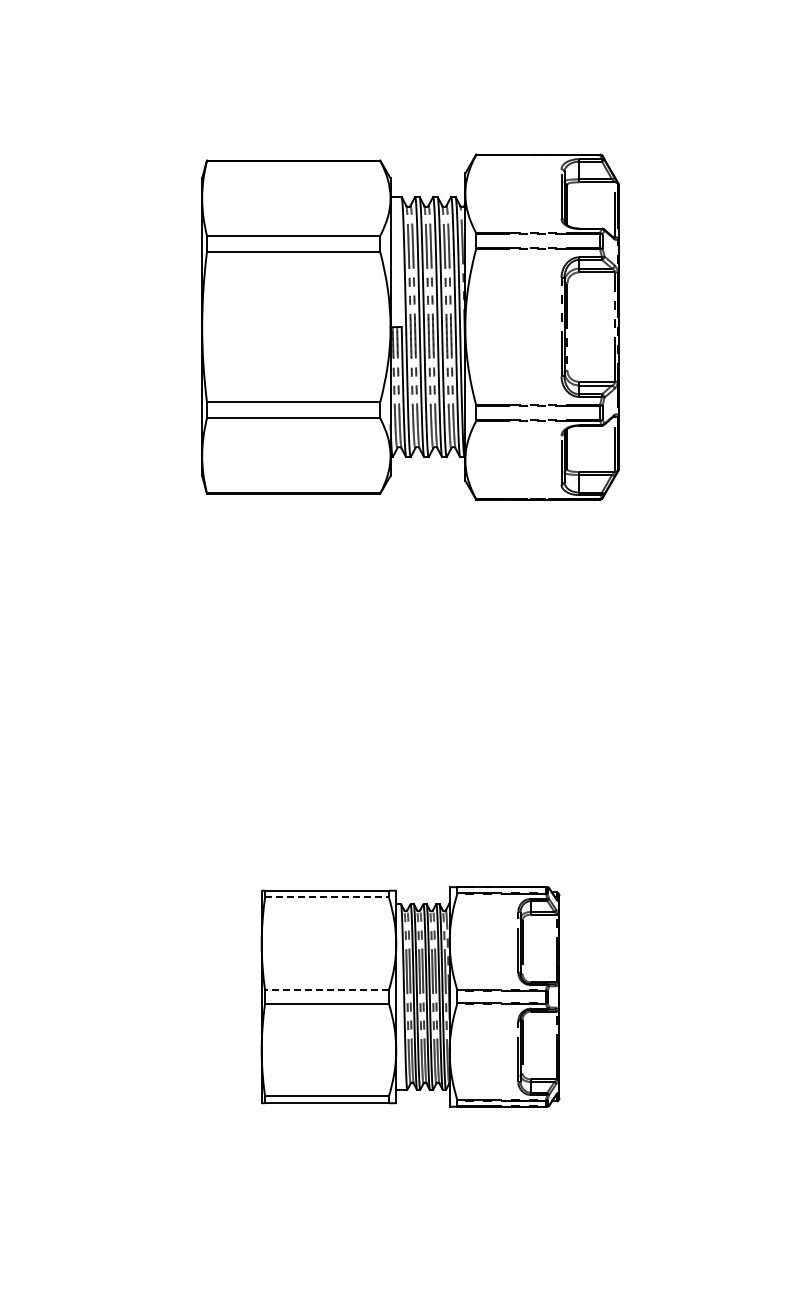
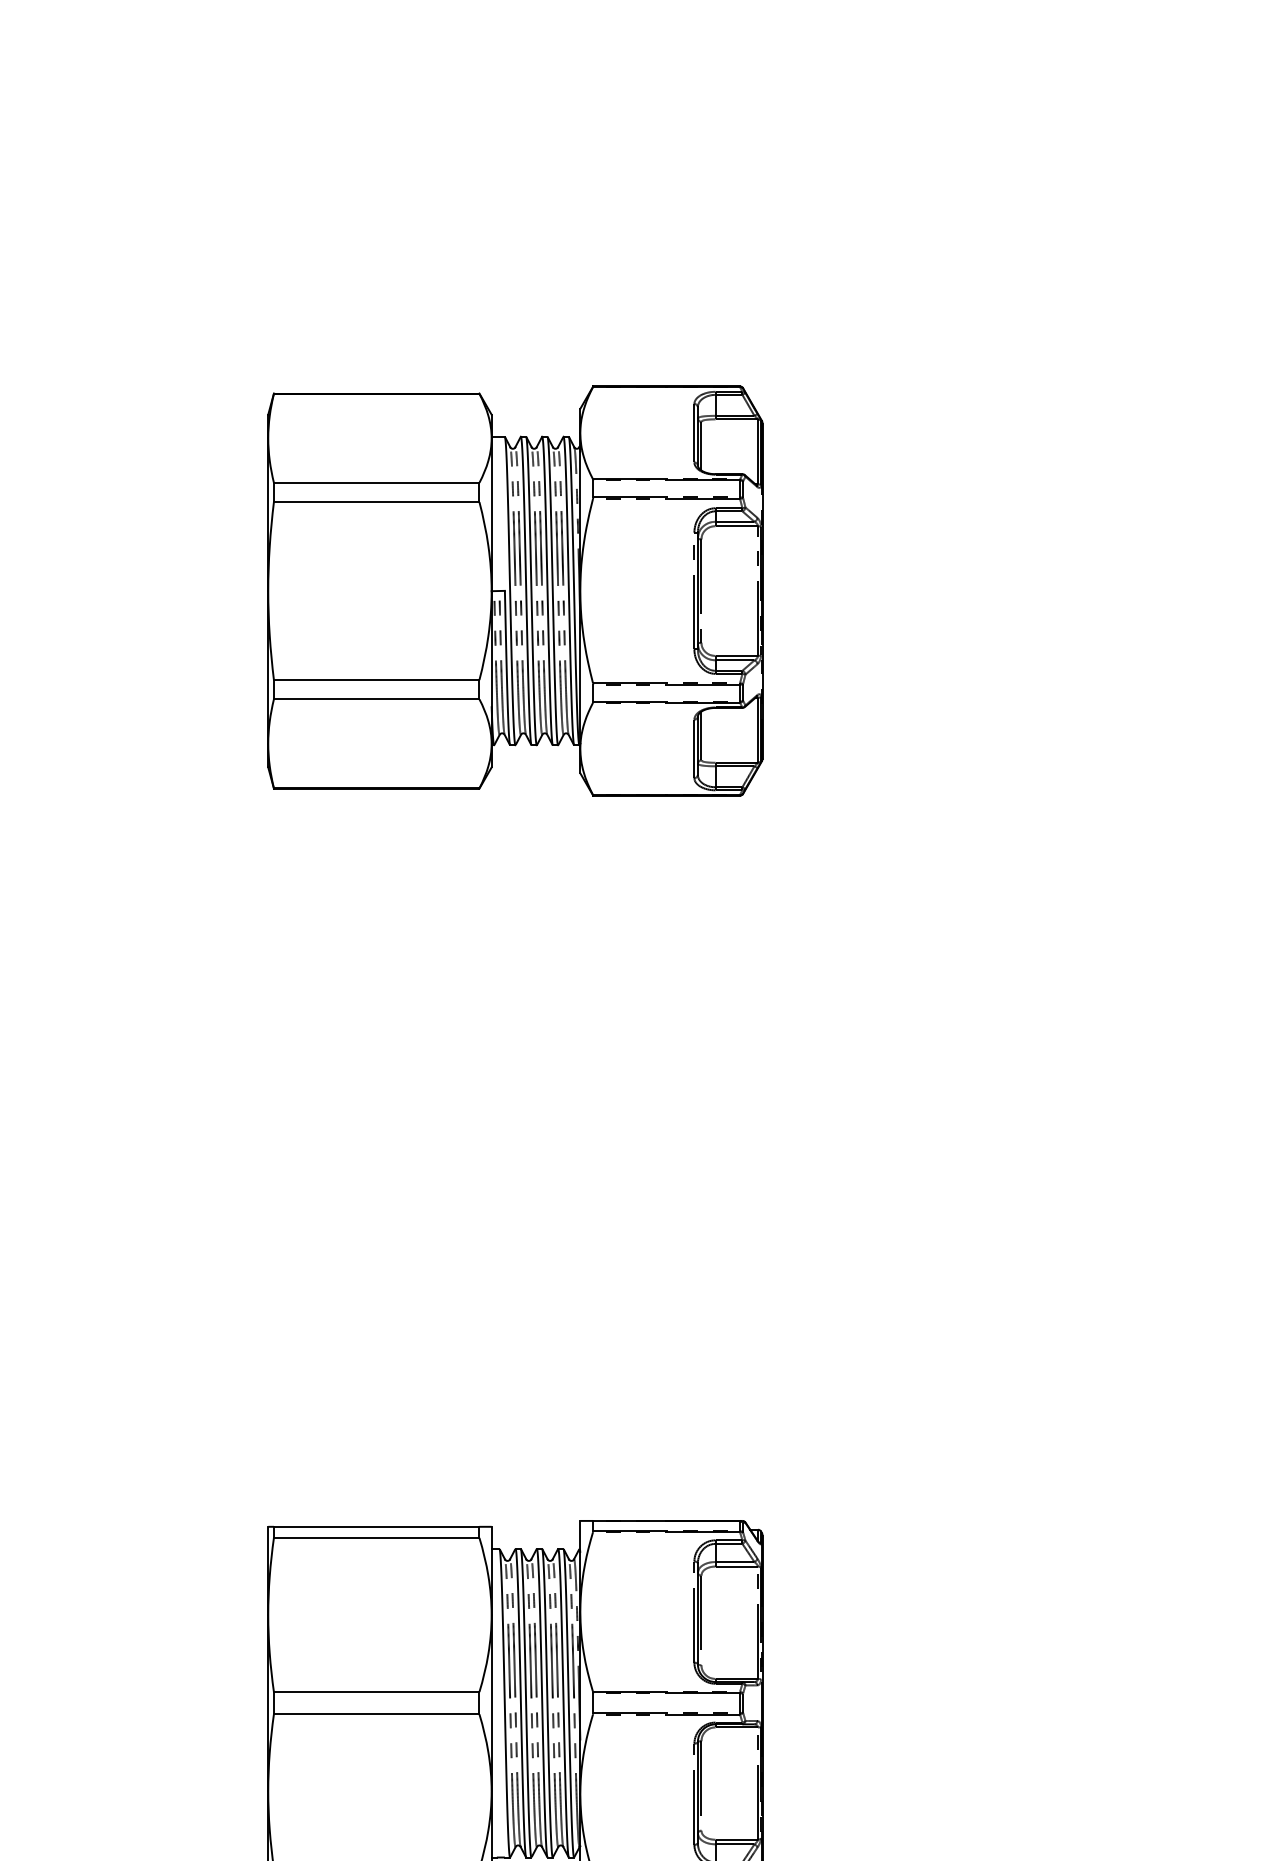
part: (410, 326) -> (515, 590), size x0.71
line: (327, 897) -> (377, 1538), dashed -> solid
line: (327, 990) -> (377, 1692), dashed -> solid

